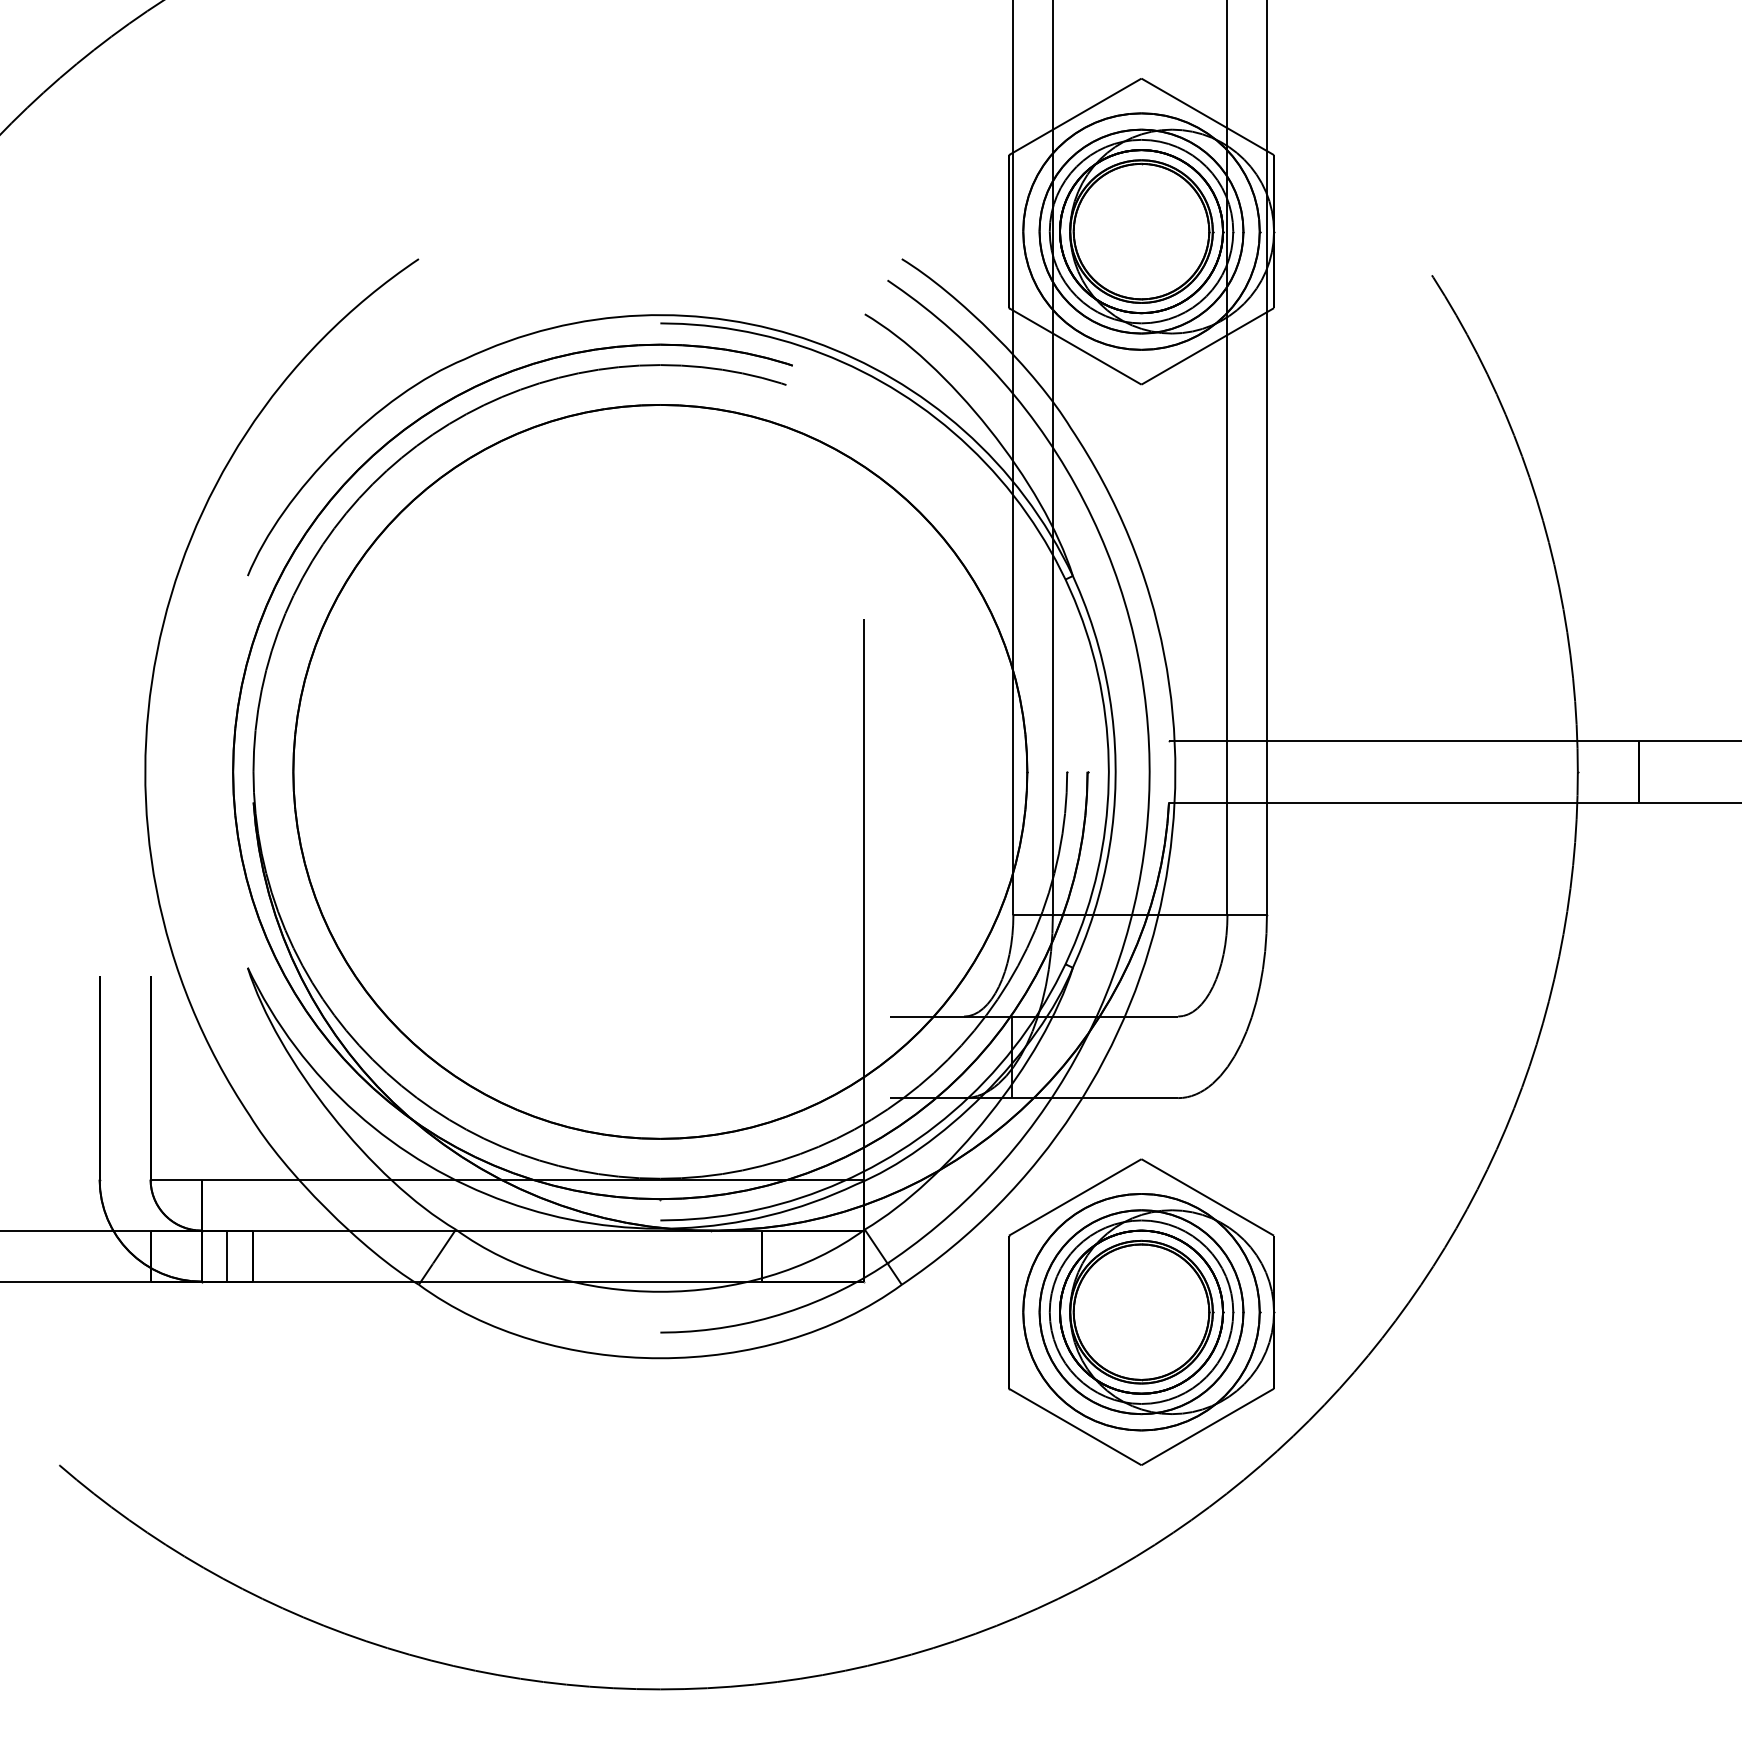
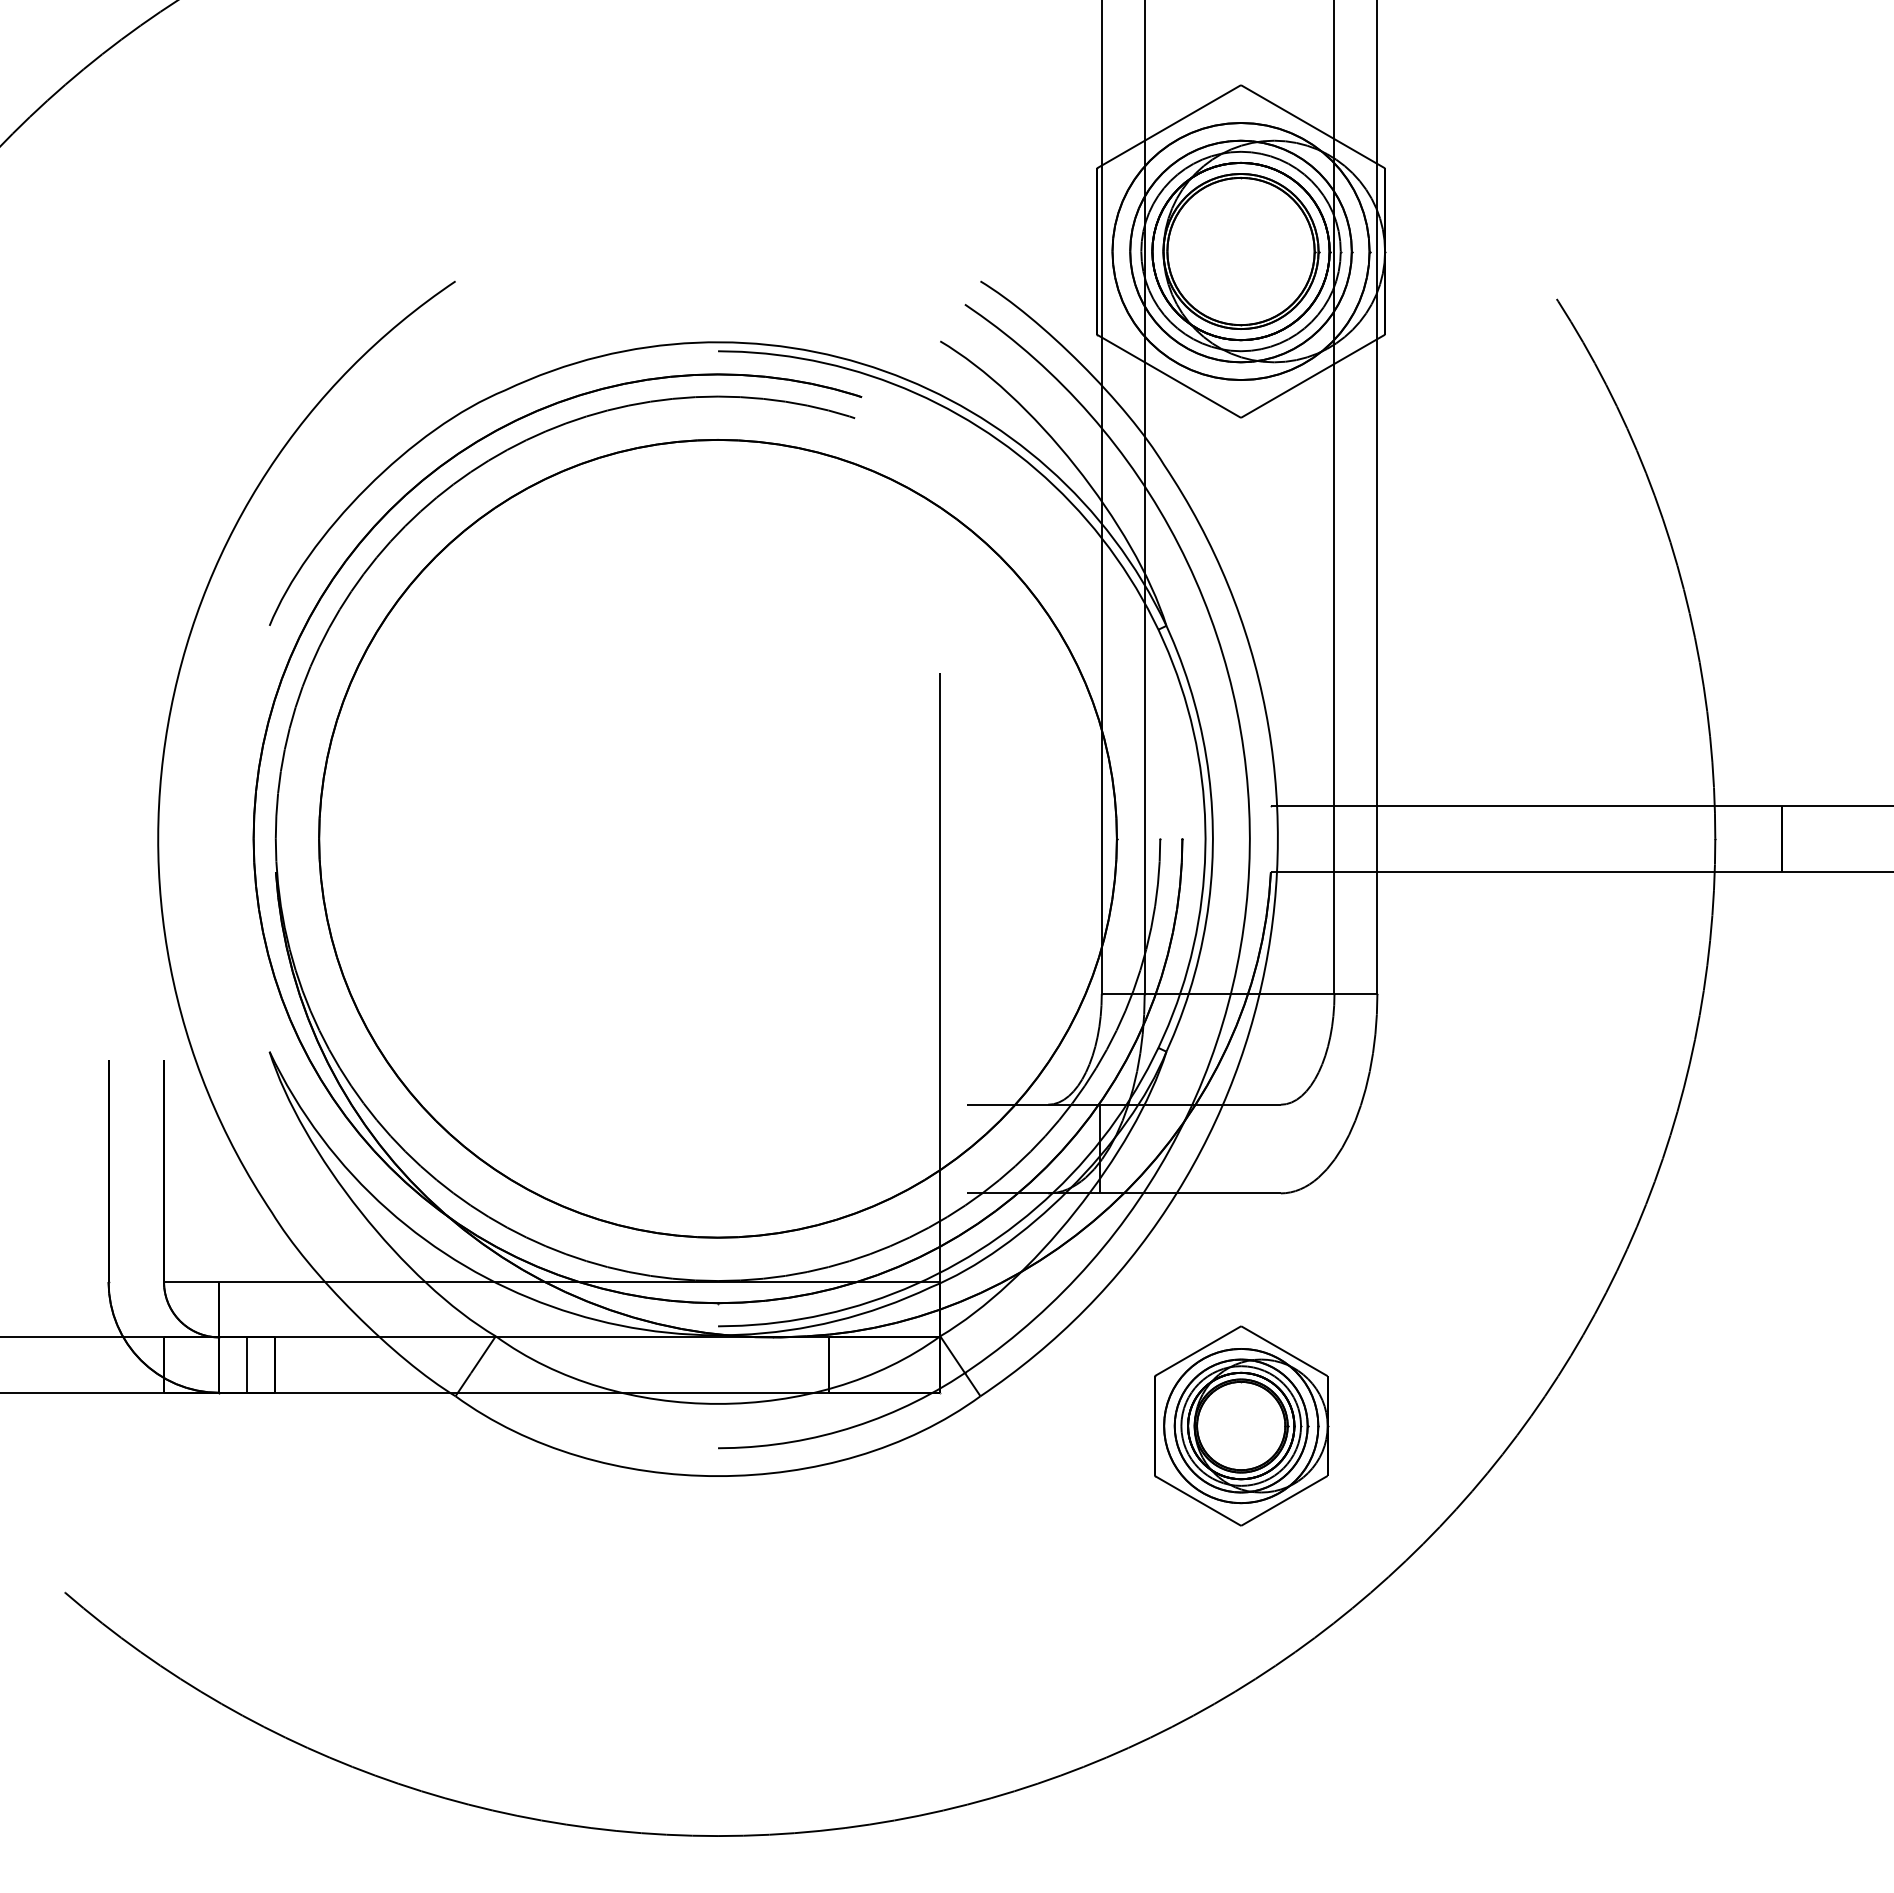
part: (1141, 1311) -> (1241, 1425), size x0.6

